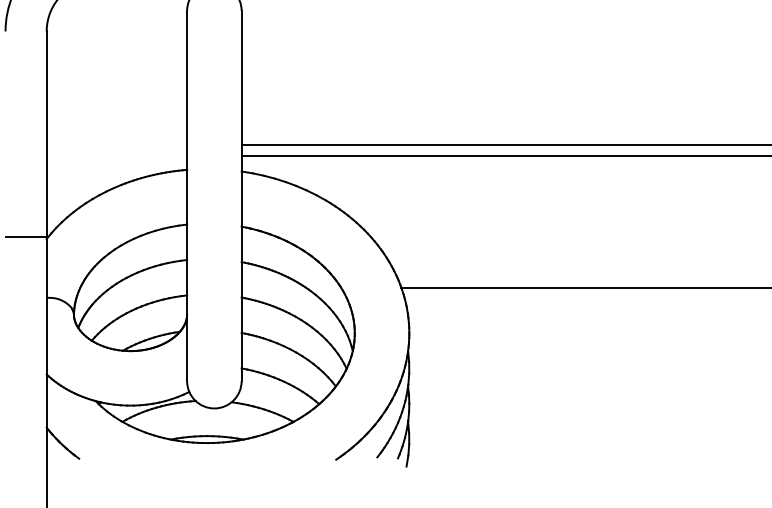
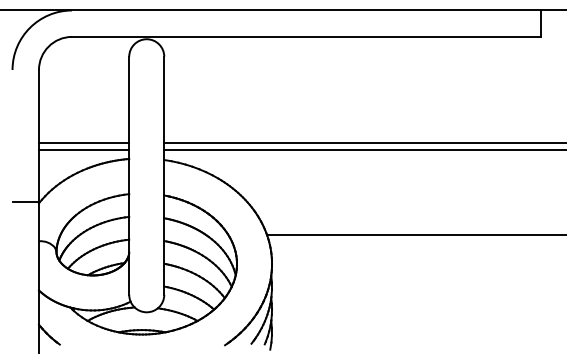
line: (115, 144) -> (83, 142), added
line: (115, 156) -> (83, 150), added

